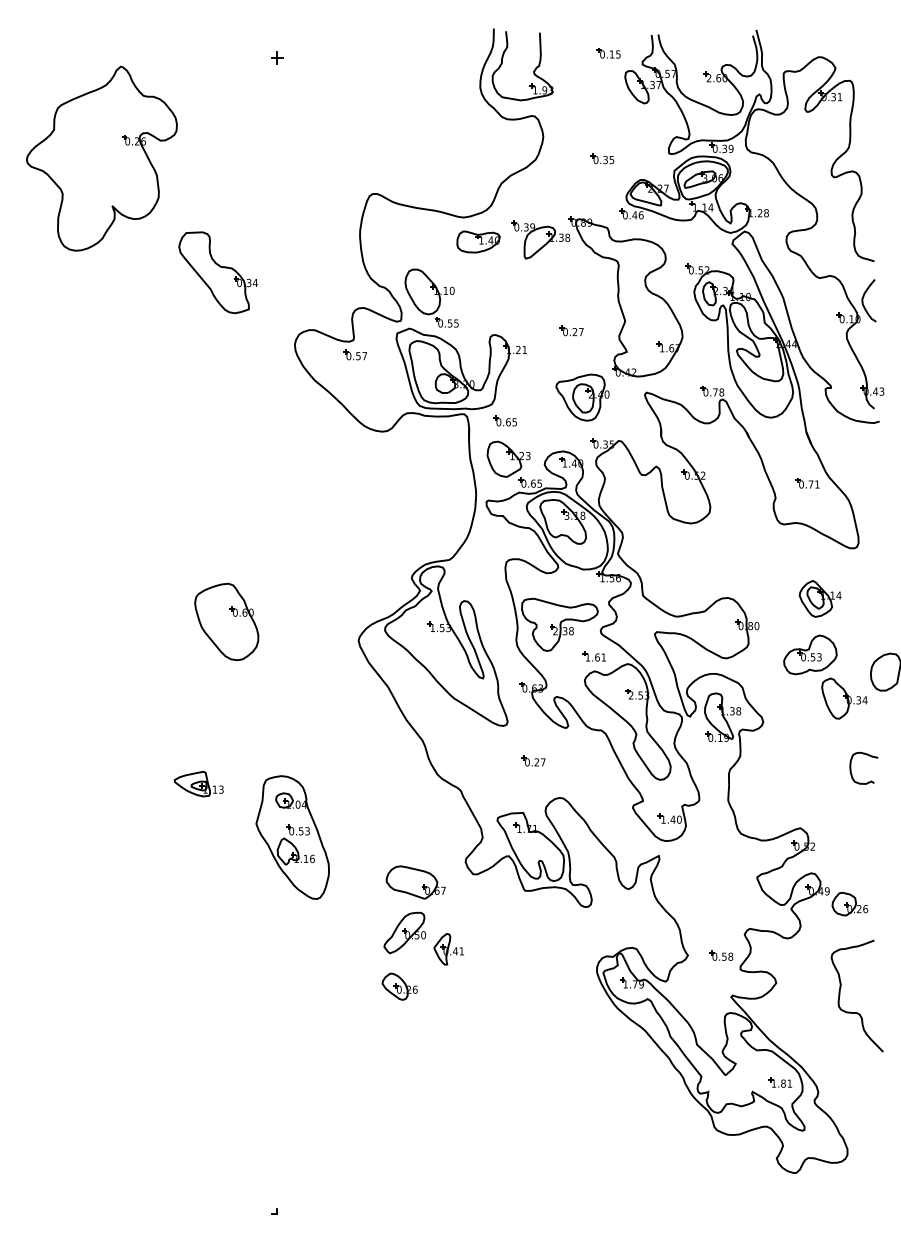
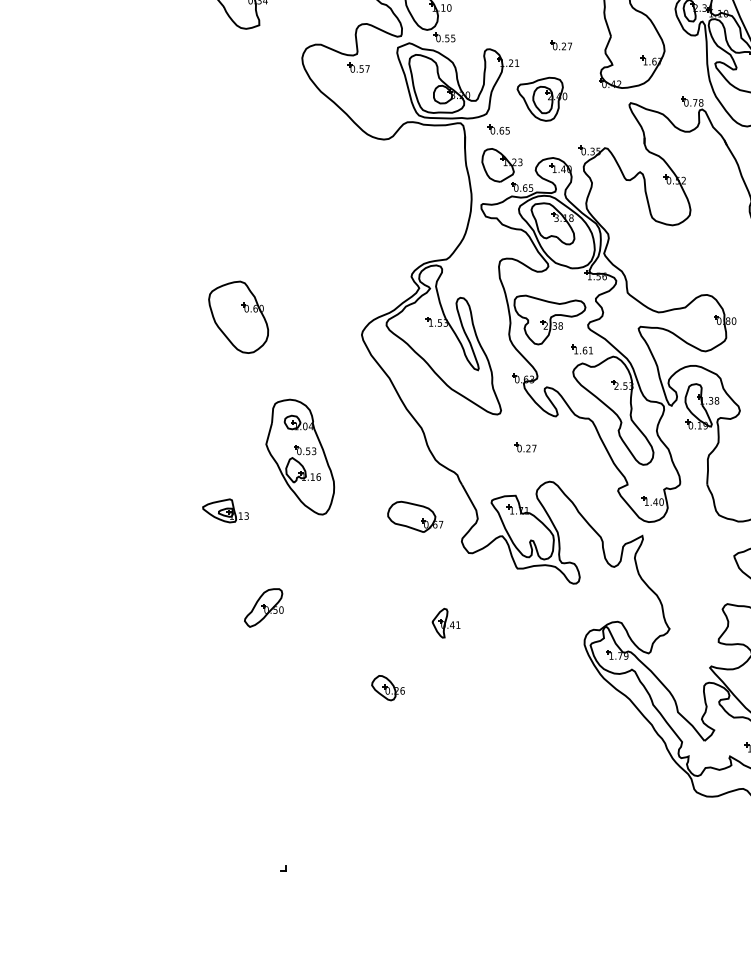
part: (582, 397) -> (542, 99), moved
part: (198, 783) -> (225, 510), moved
part: (292, 837) -> (300, 457), moved
part: (415, 882) -> (414, 516), moved
part: (404, 933) -> (263, 608), moved
part: (721, 955) -> (700, 629), removed
part: (399, 986) -> (387, 687), moved

